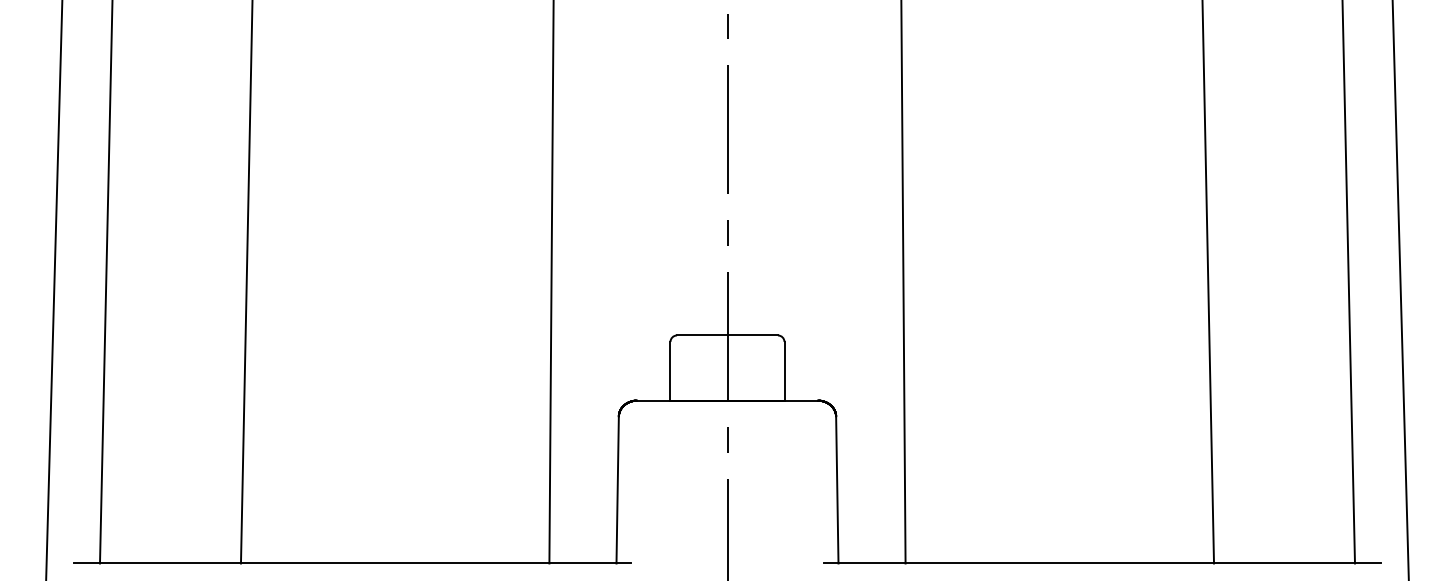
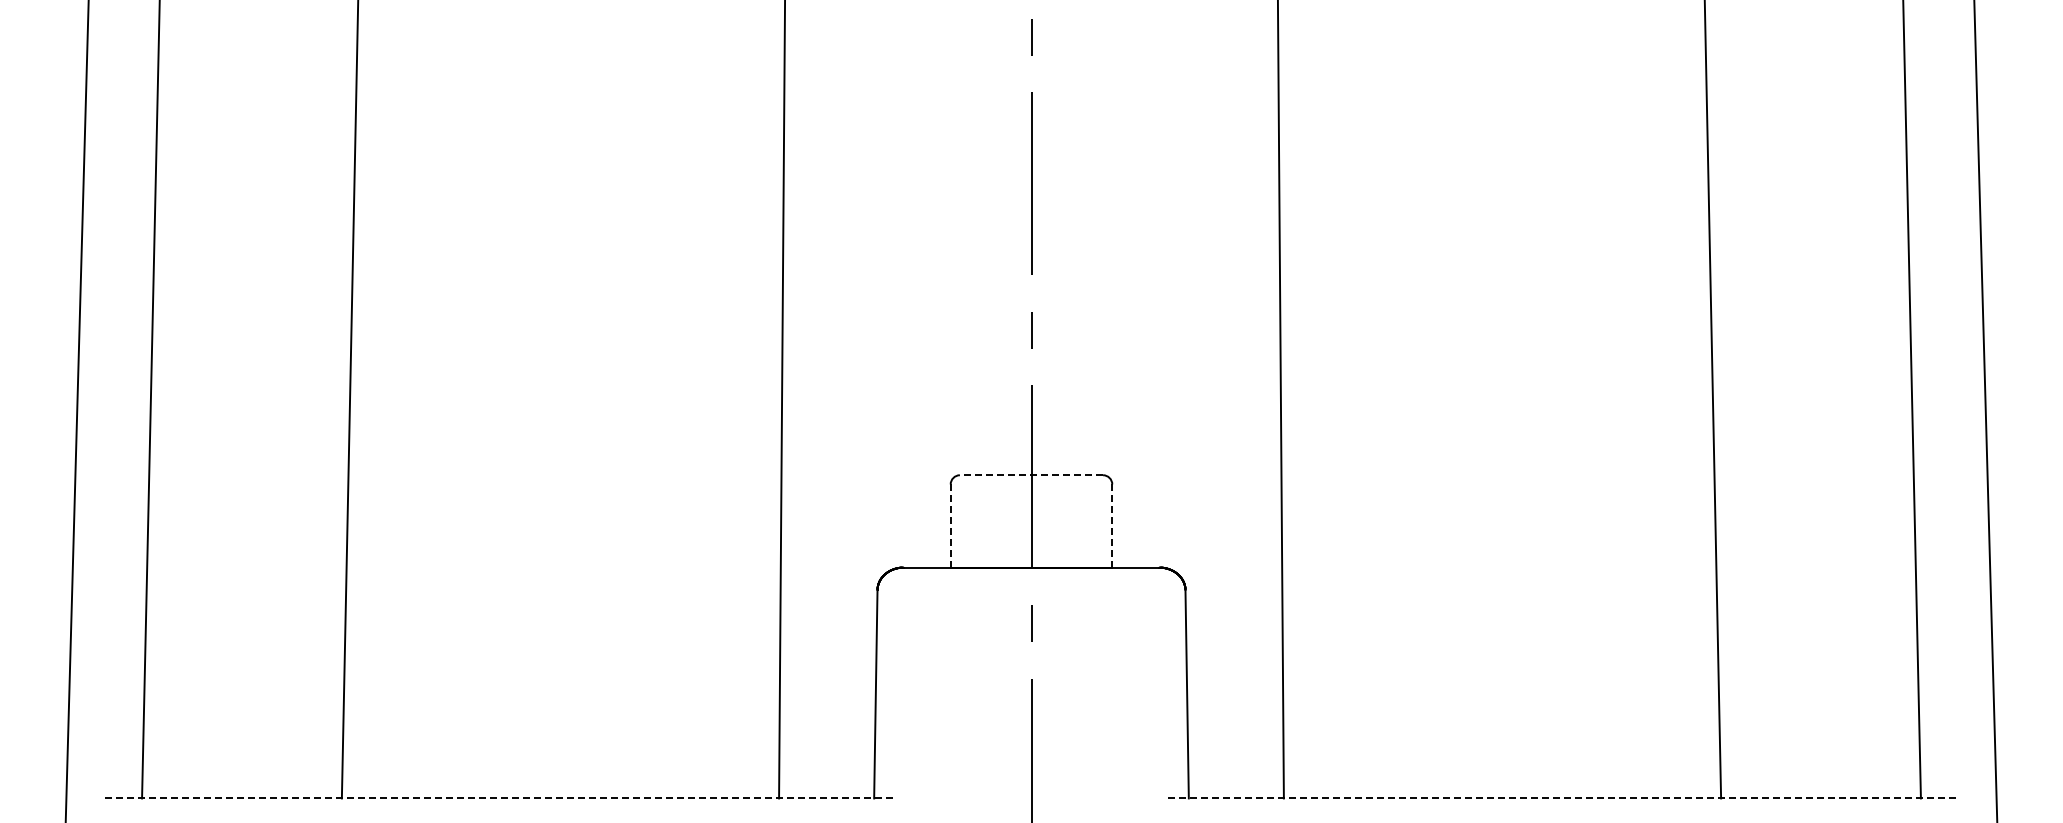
line: (727, 335) -> (1031, 475), solid -> dashed
line: (670, 371) -> (950, 526), solid -> dashed
line: (784, 371) -> (1112, 526), solid -> dashed
line: (352, 563) -> (500, 798), solid -> dashed
line: (1102, 563) -> (1563, 798), solid -> dashed

